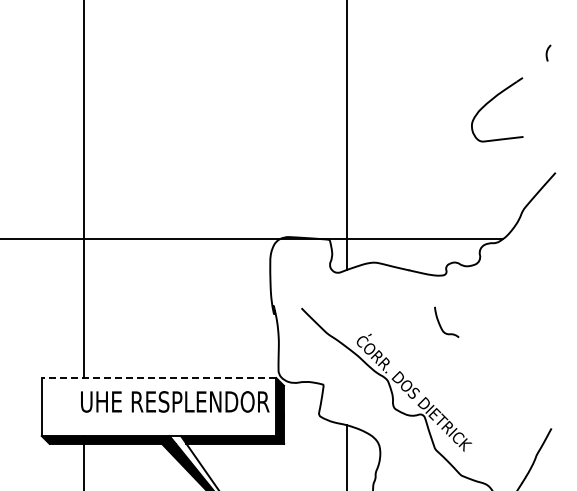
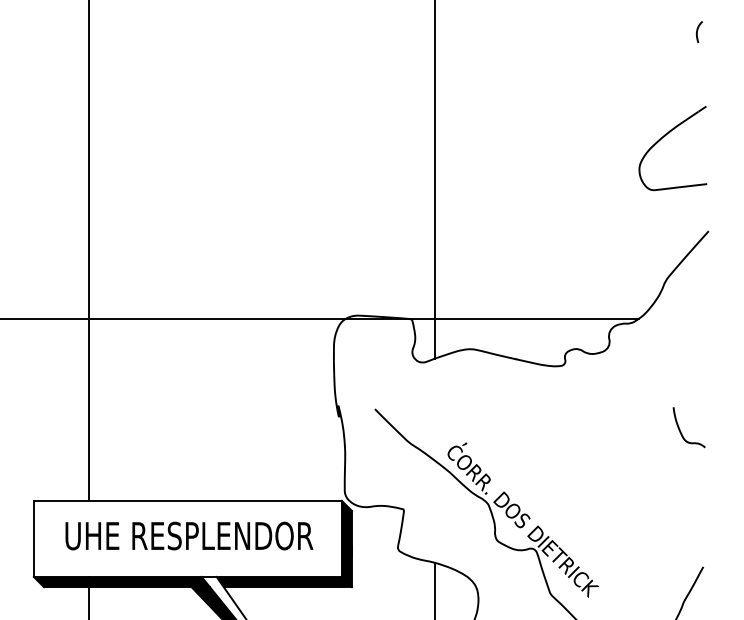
curve: (547, 52) -> (698, 31), moved
part: (491, 101) -> (665, 137), moved
curve: (440, 323) -> (680, 429), moved
line: (158, 378) -> (187, 501), dashed -> solid
text: (175, 401) -> (189, 535), moved

